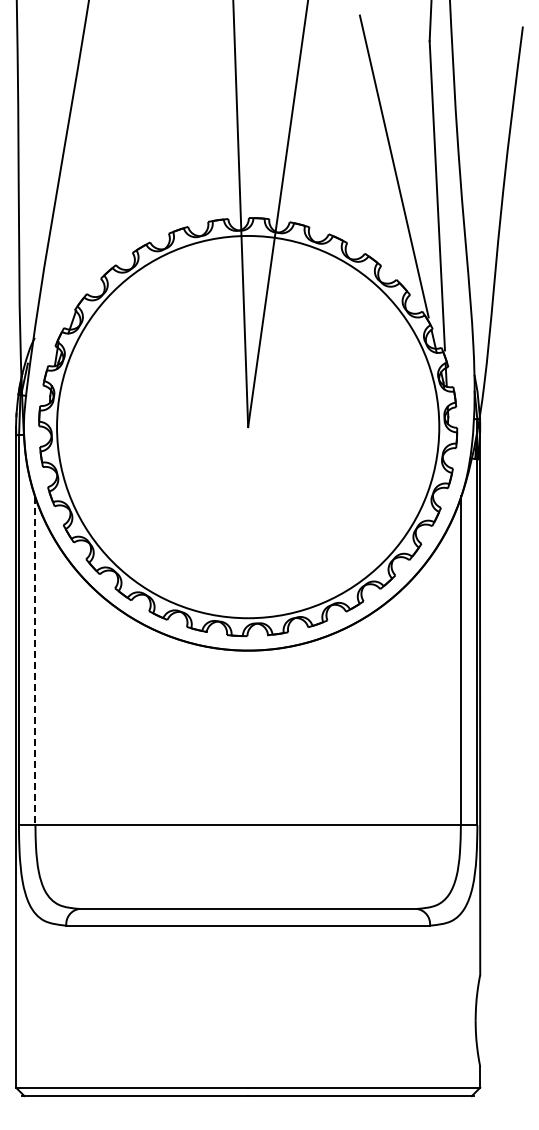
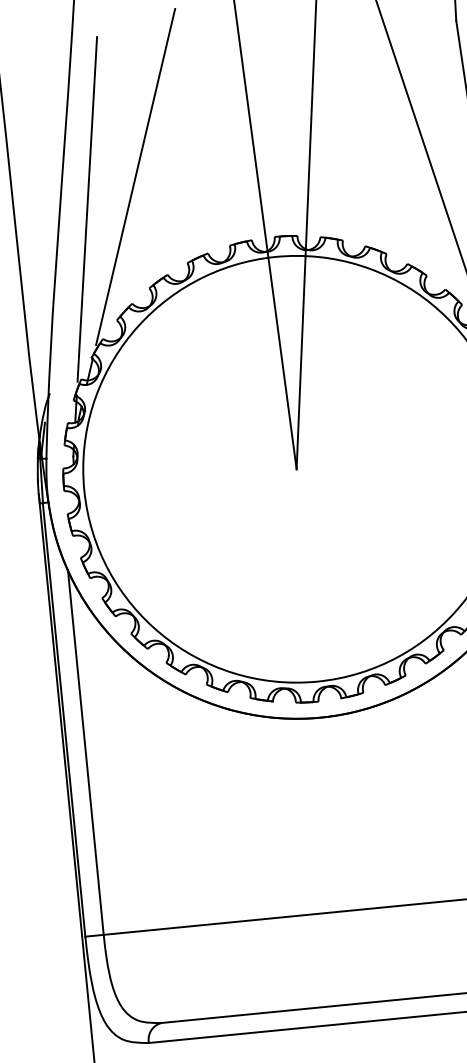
line: (130, 152) -> (135, 177), added
line: (84, 176) -> (87, 208), added
line: (35, 661) -> (85, 752), dashed -> solid

